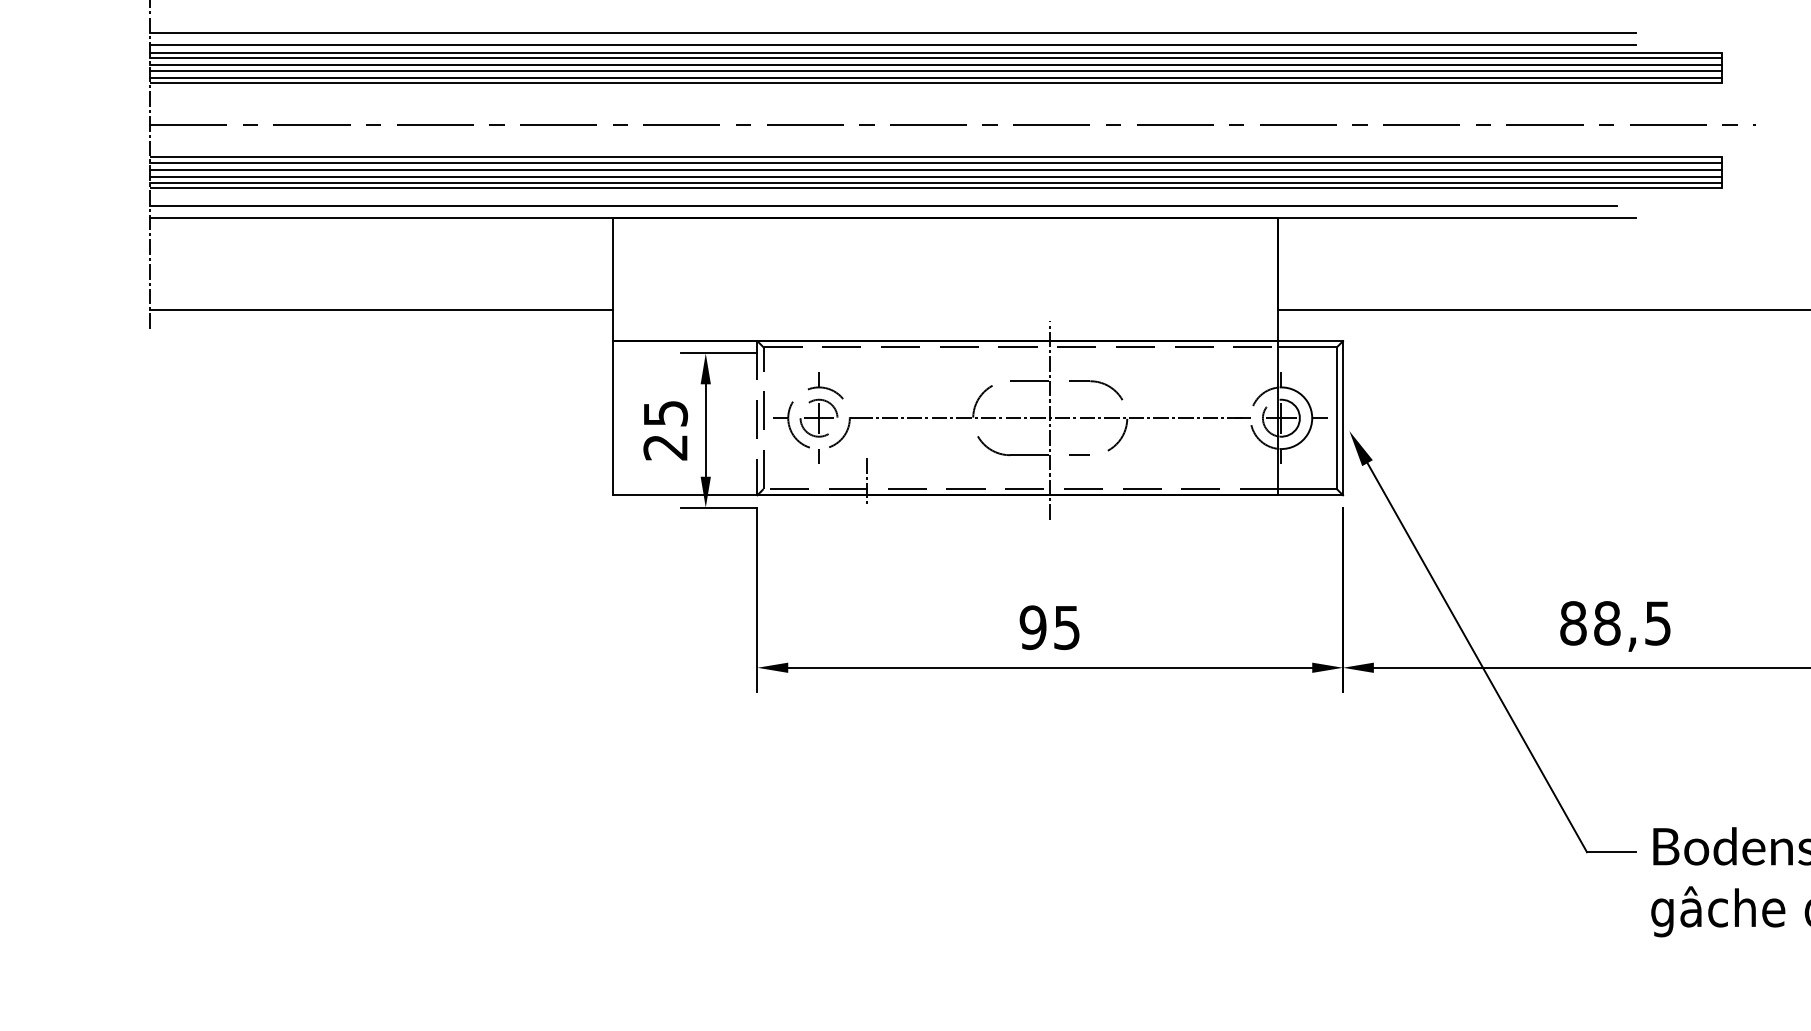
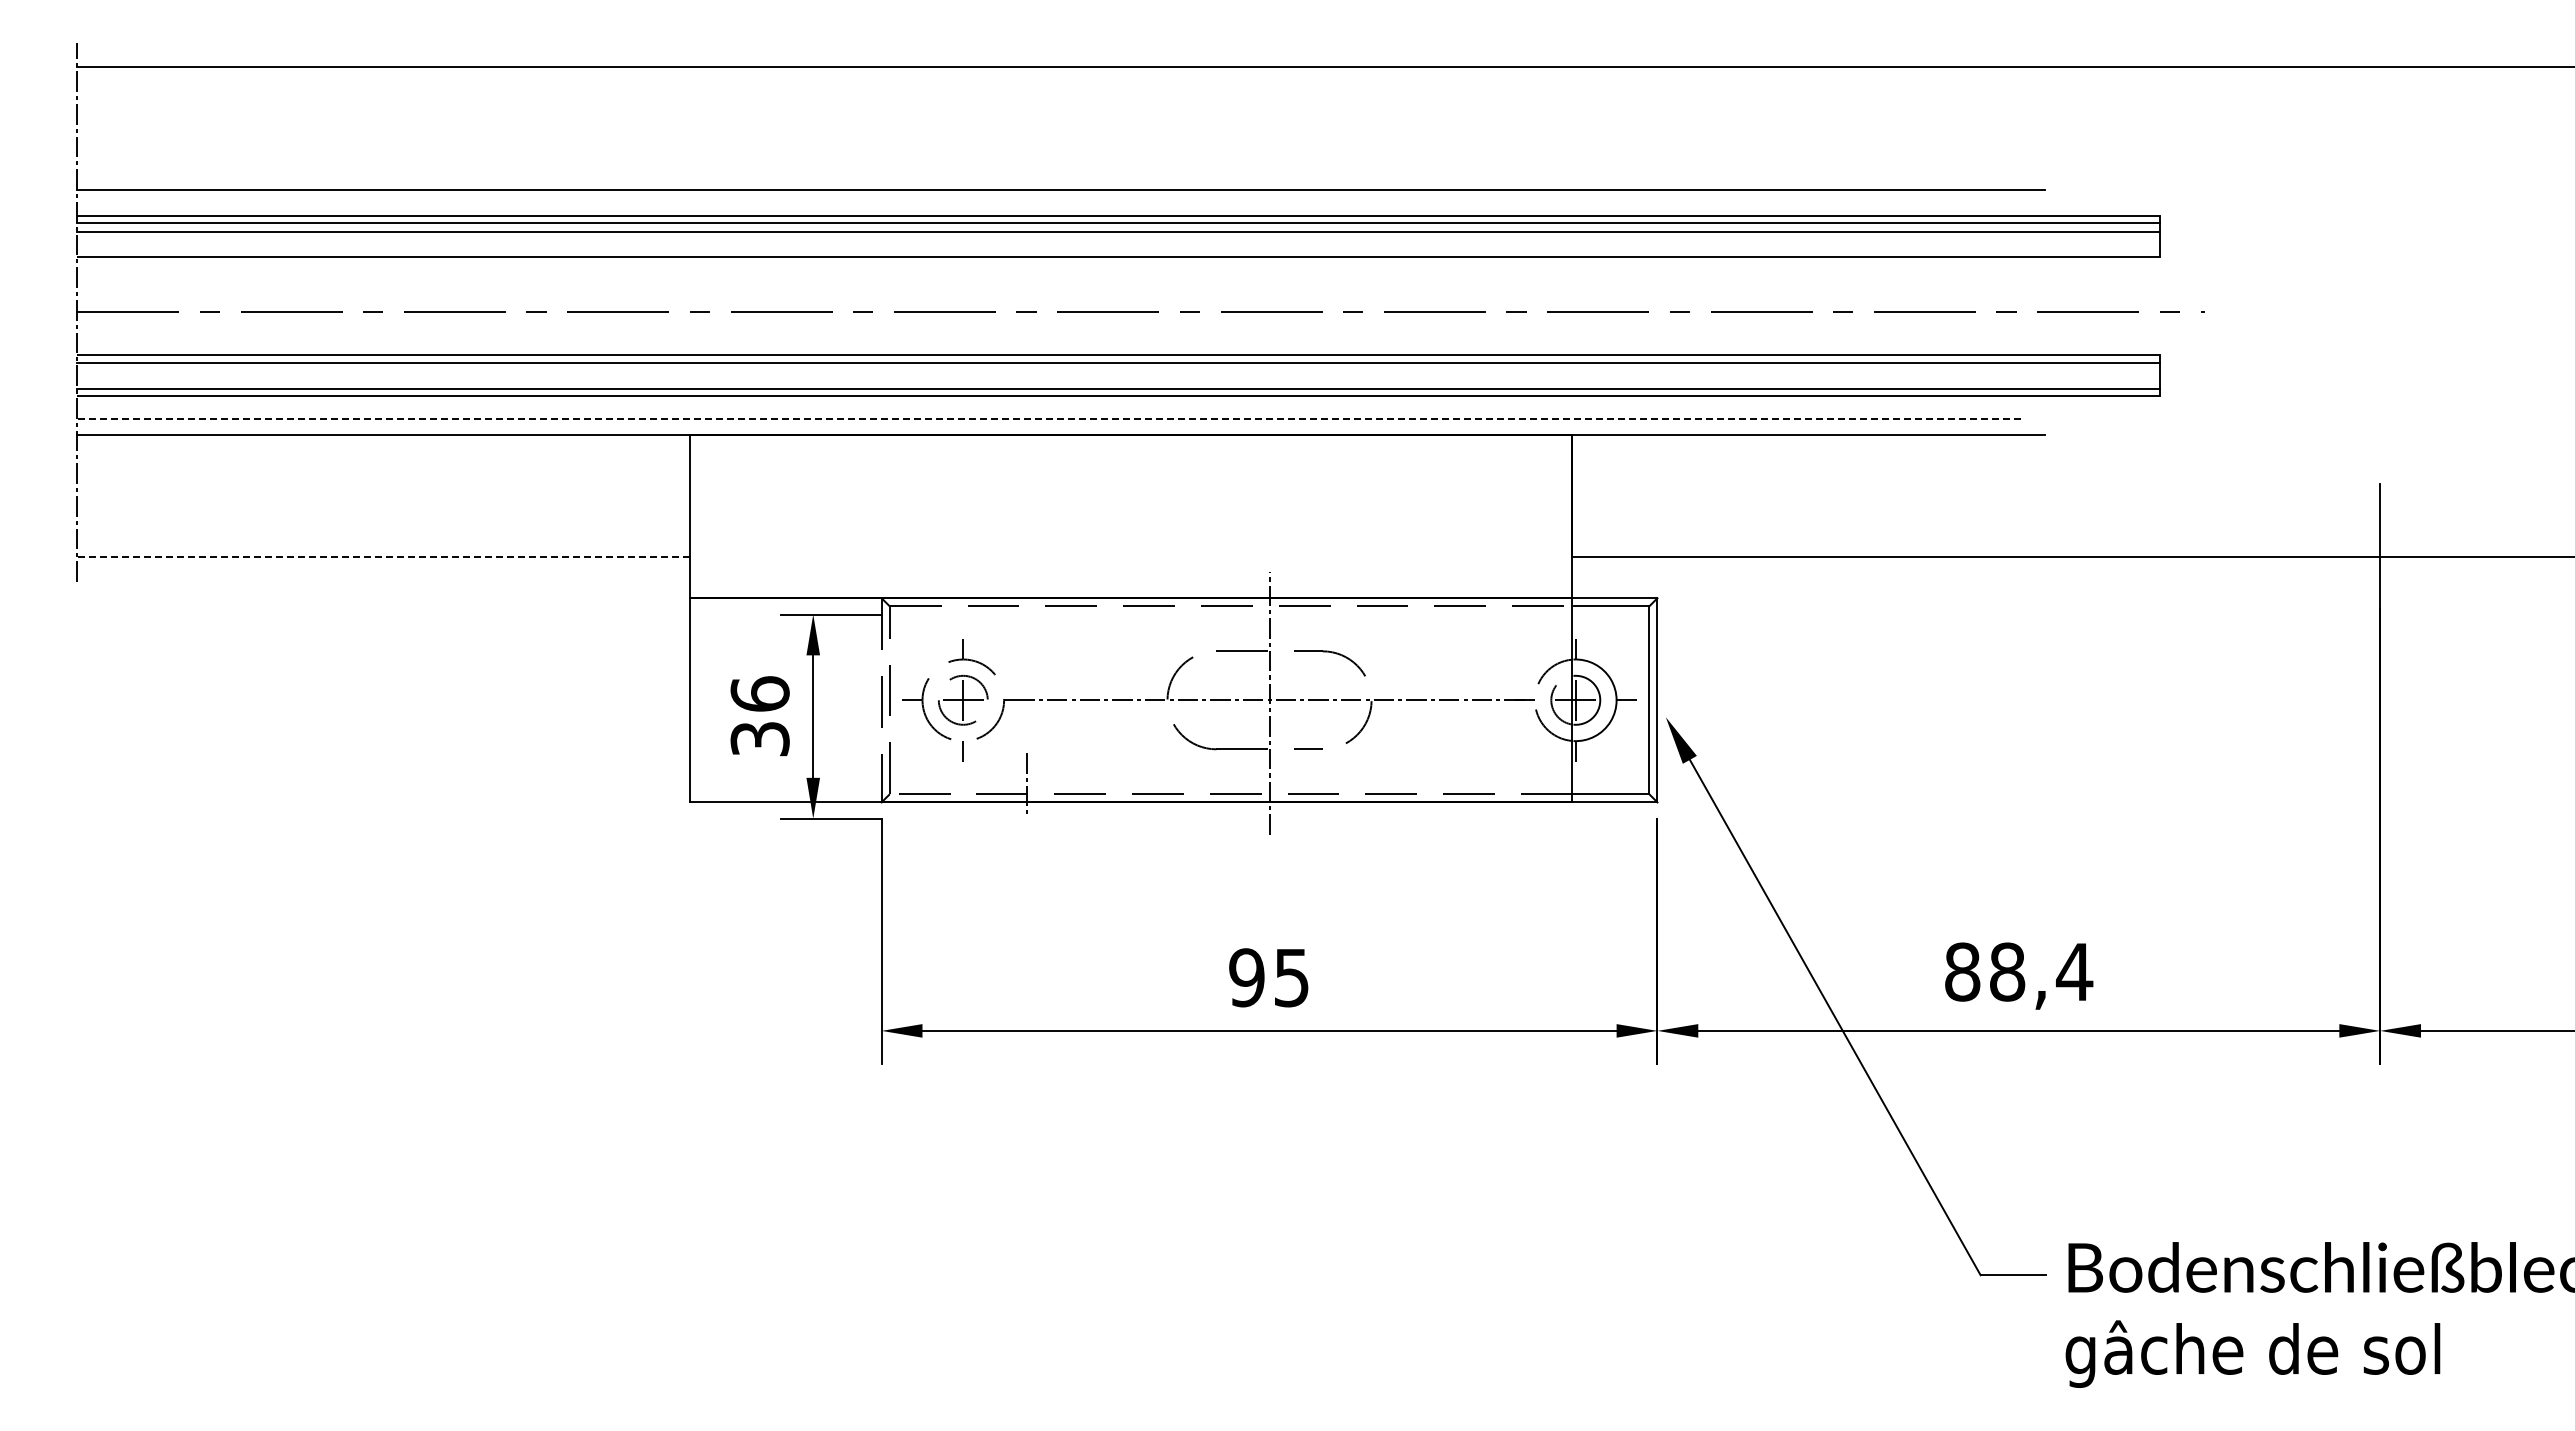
line: (893, 45) -> (1061, 206), removed
line: (936, 71) -> (1118, 240), removed
line: (936, 77) -> (1118, 249), removed
line: (936, 170) -> (1118, 371), removed
line: (936, 176) -> (1118, 380), removed
line: (883, 205) -> (1048, 418), solid -> dashed
line: (380, 310) -> (382, 557), solid -> dashed
text: (665, 430) -> (759, 716), 25 -> 36
text: (1657, 623) -> (2074, 972), 88,5 -> 88,4

